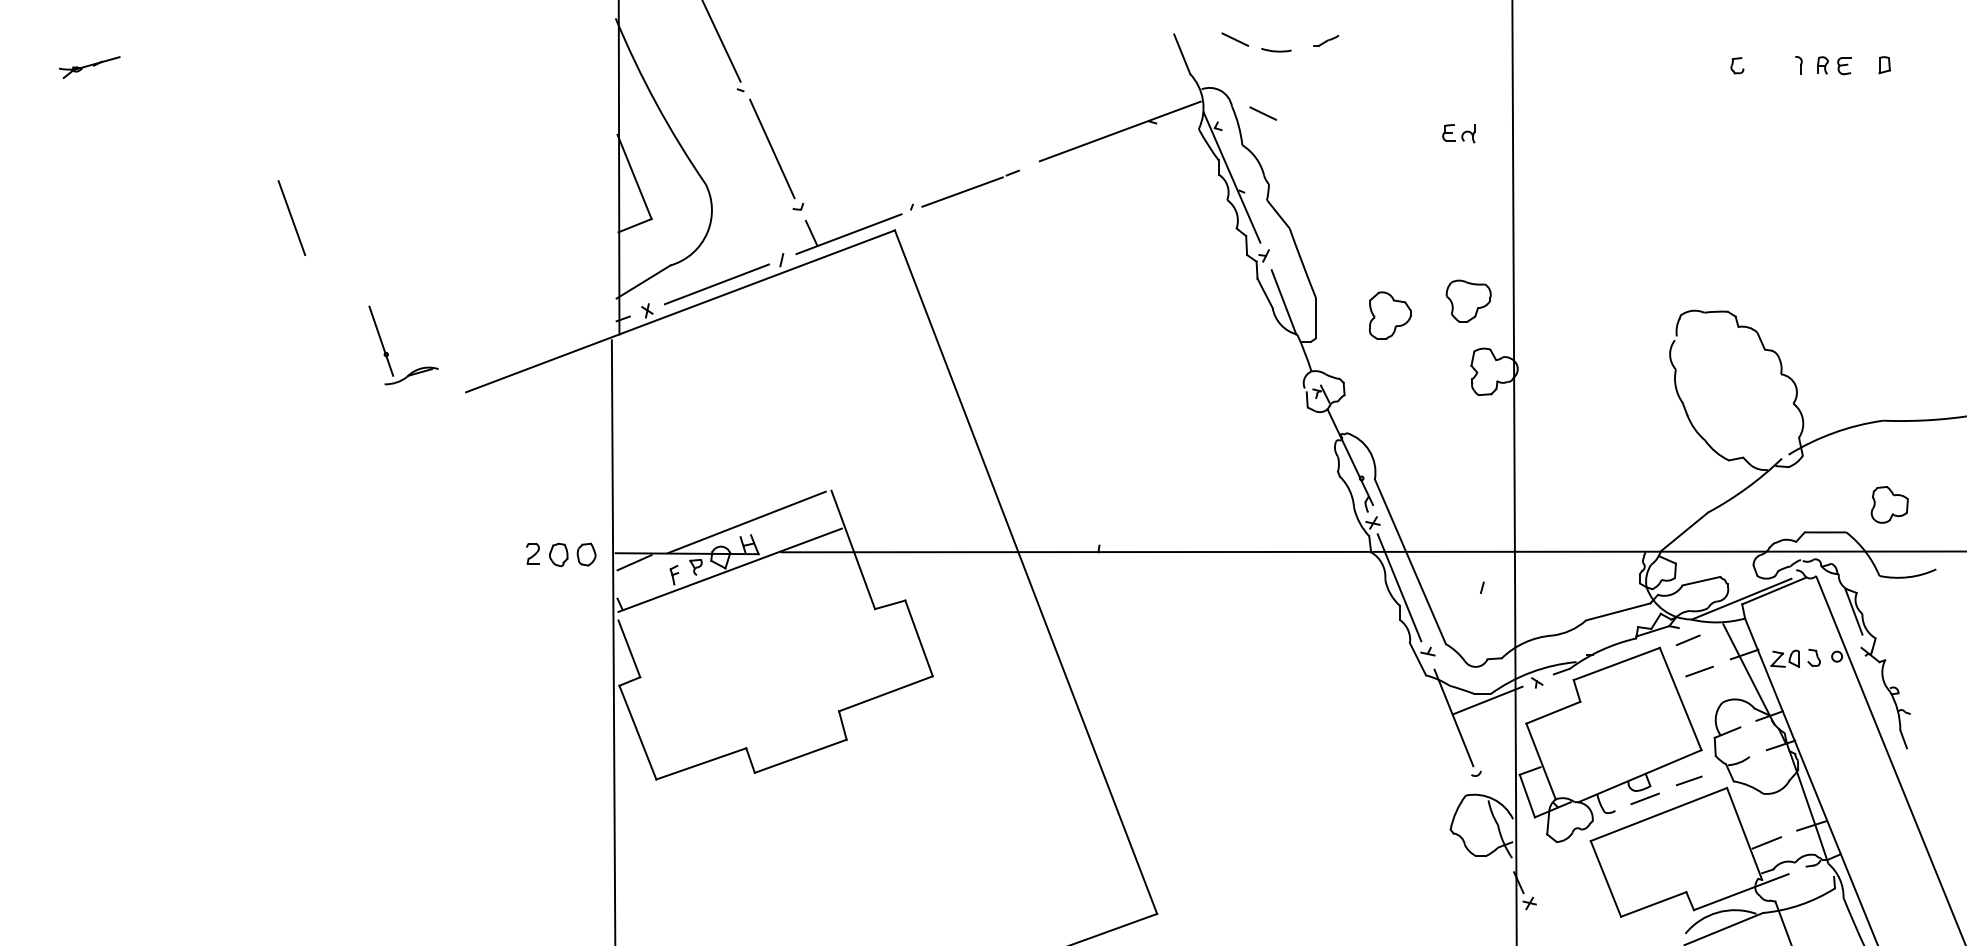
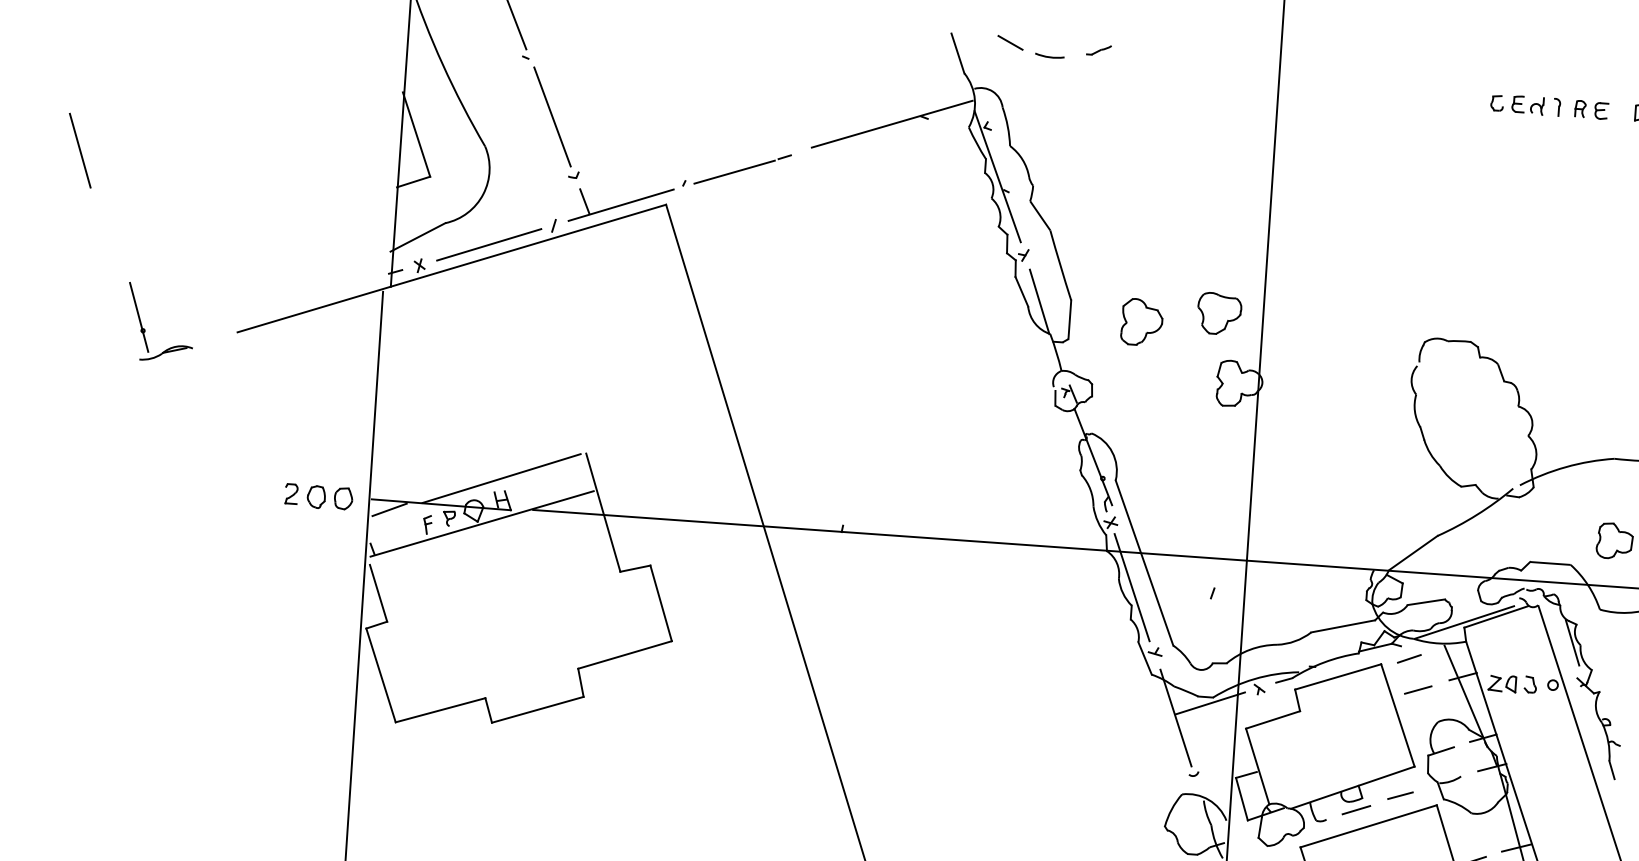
line: (1263, 113) -> (1032, 116), removed
part: (1458, 133) -> (1527, 105), moved
part: (388, 353) -> (145, 329), moved

